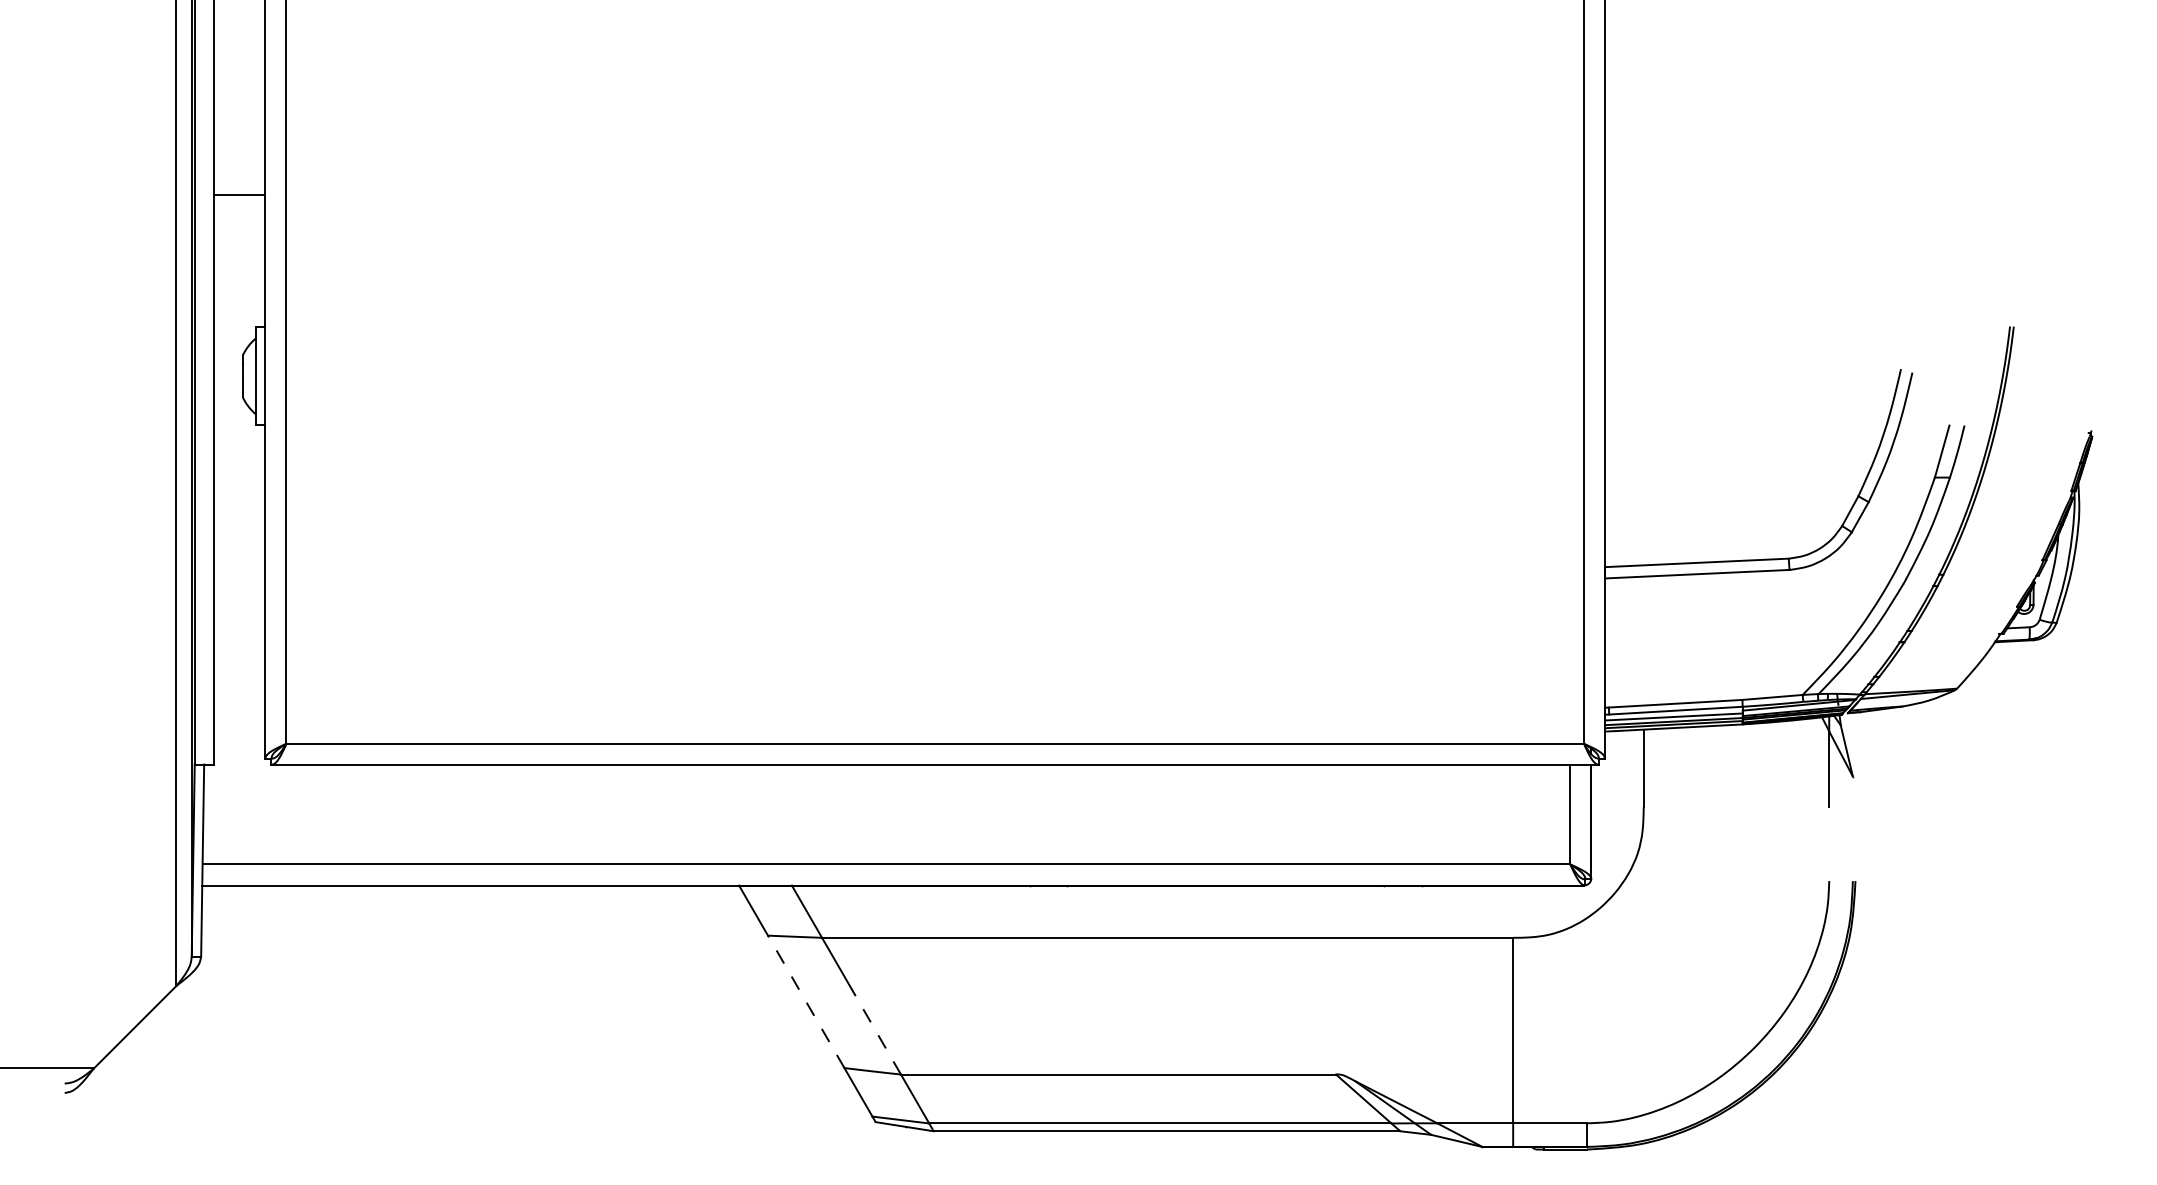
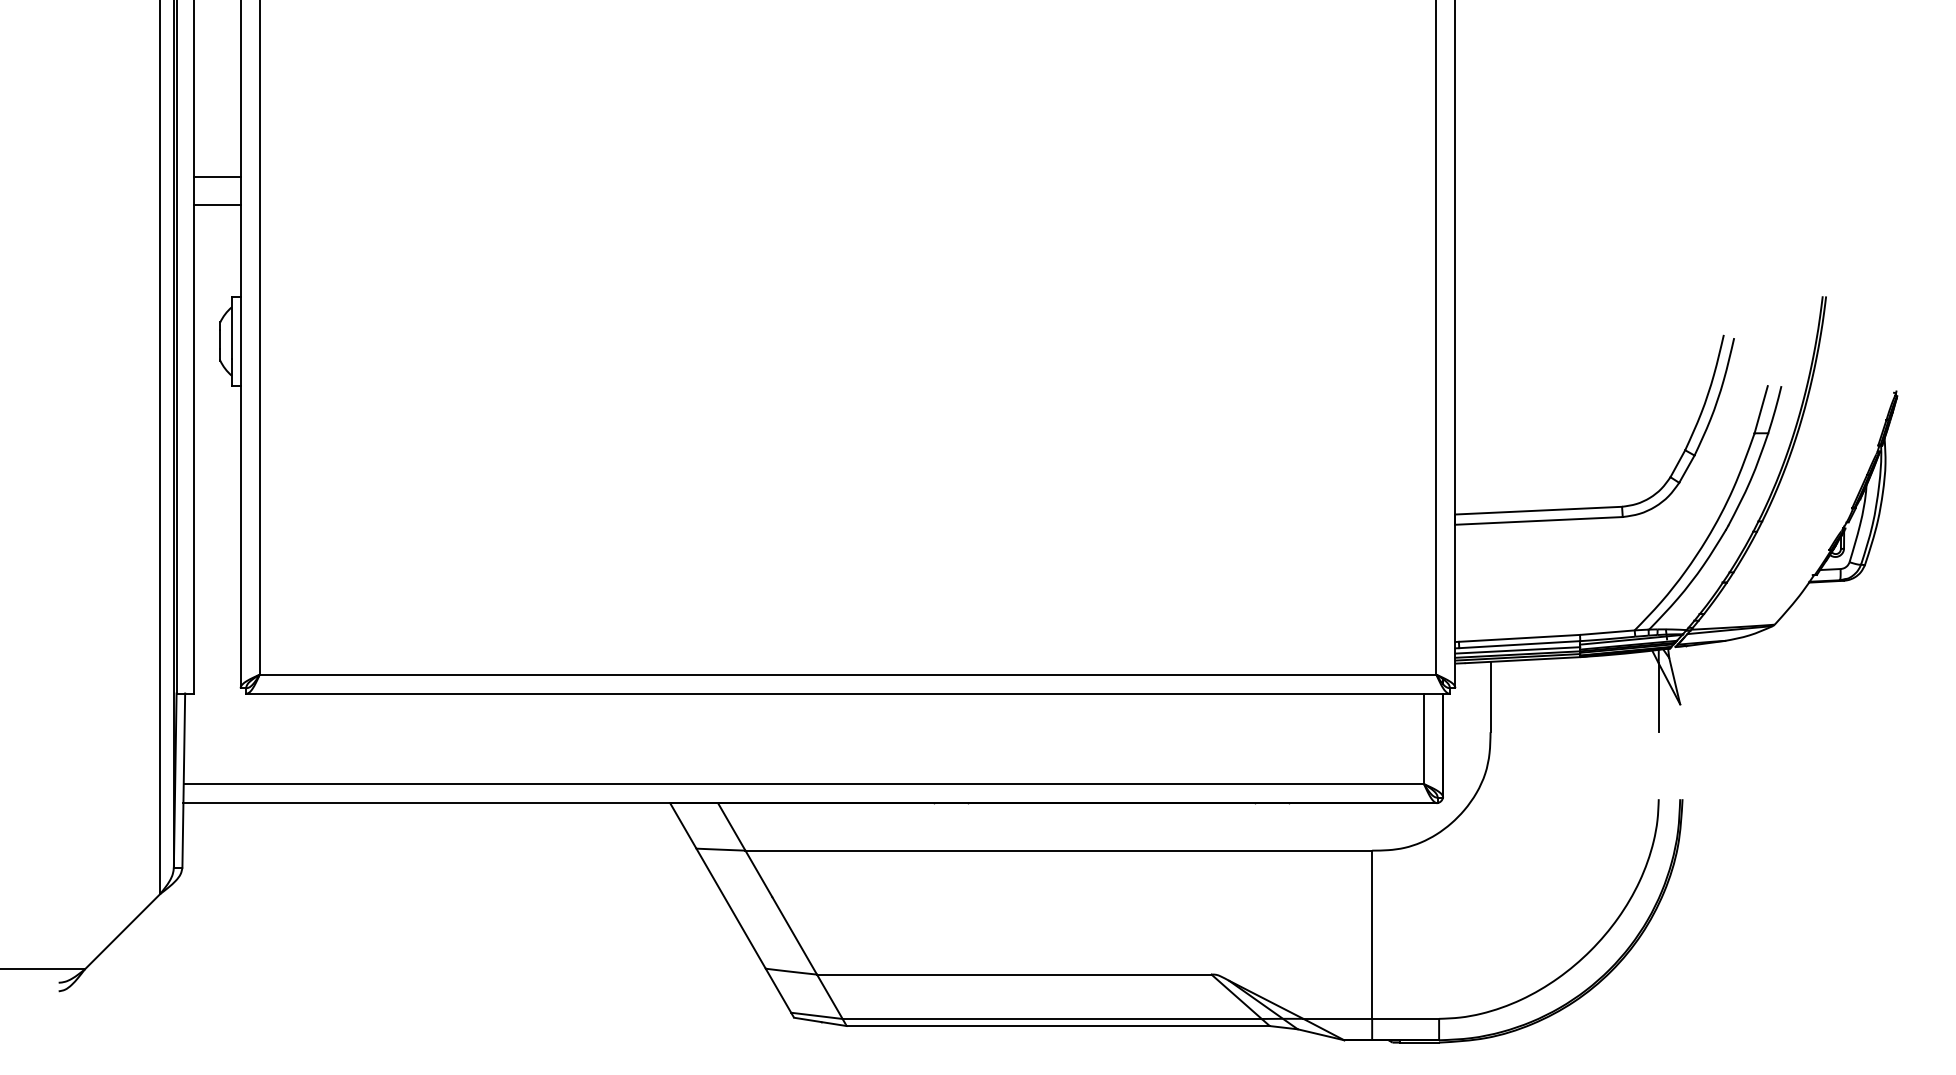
line: (239, 225) -> (217, 204), added
line: (805, 1001) -> (730, 908), dashed -> solid
line: (876, 1031) -> (794, 935), dashed -> solid

